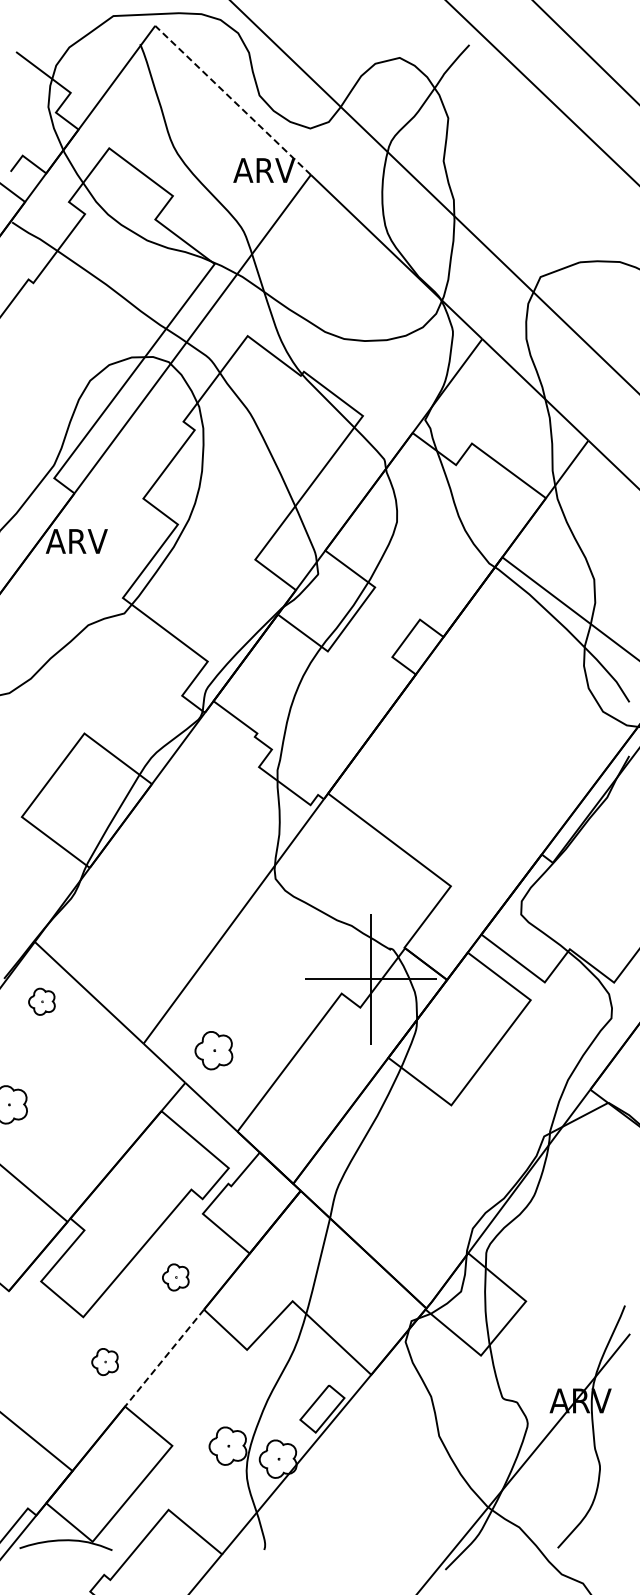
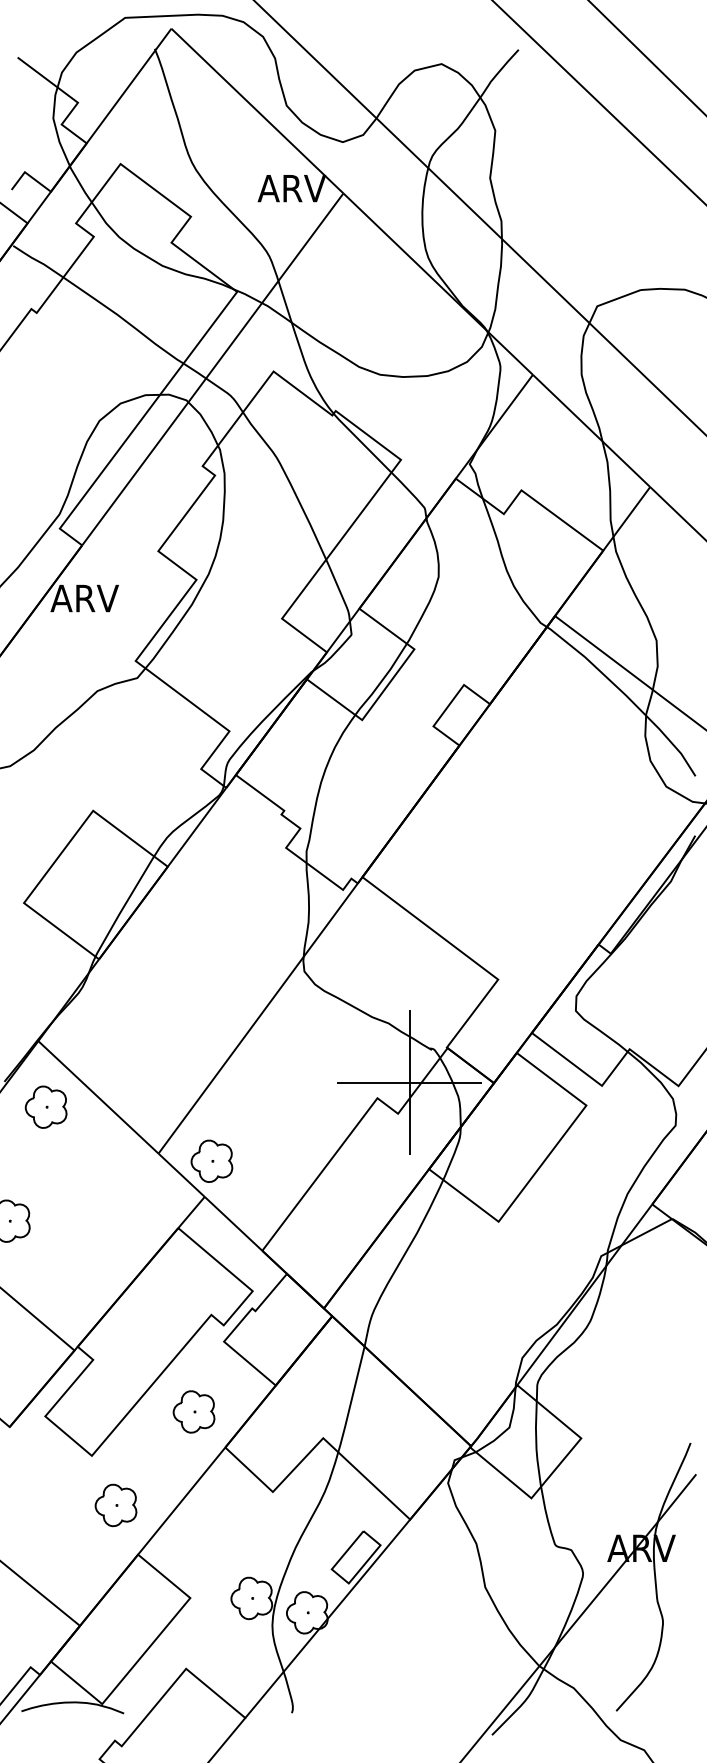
line: (233, 100) -> (257, 111), dashed -> solid
part: (41, 1001) -> (45, 1106), size x1.43
part: (213, 1050) -> (211, 1161), moved
part: (175, 1277) -> (193, 1411), size x1.43
line: (164, 1358) -> (181, 1501), dashed -> solid
part: (104, 1361) -> (115, 1504), size x1.43

